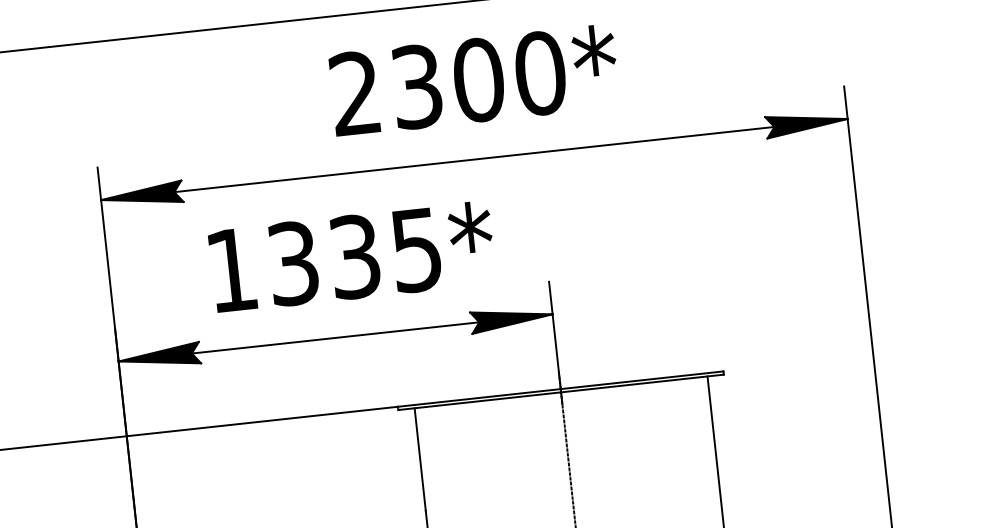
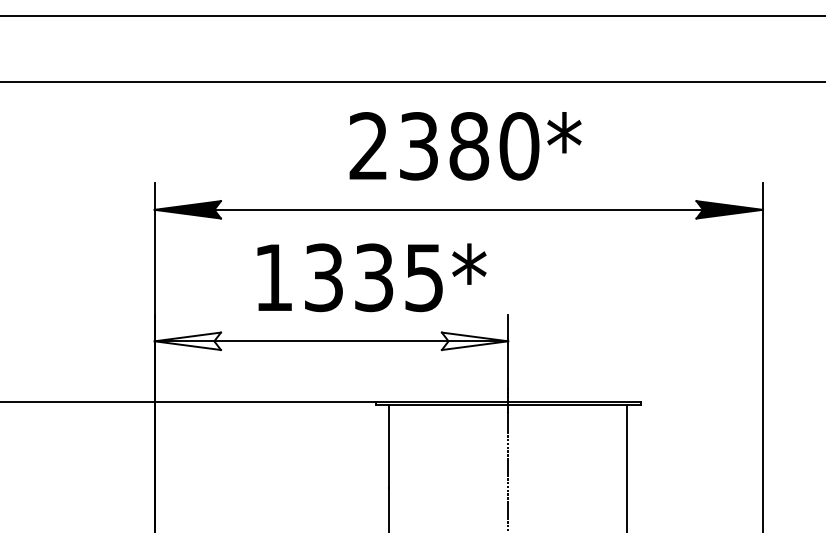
text: (479, 80) -> (469, 146), 2300* -> 2380*
text: (351, 256) -> (371, 277), moved
fill: (511, 319) -> (474, 341), removed
fill: (158, 357) -> (187, 341), removed

